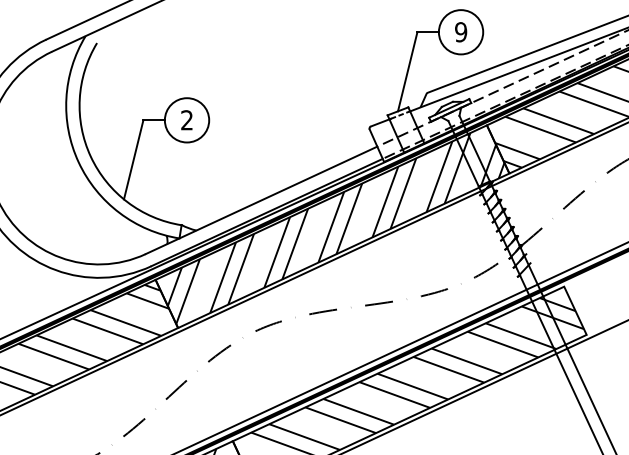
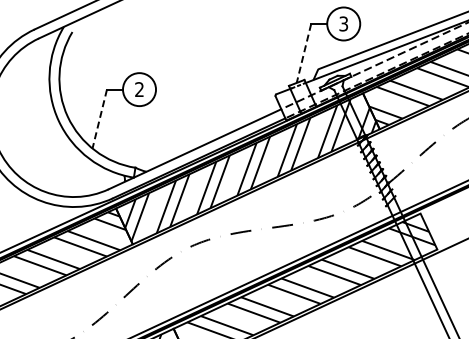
text: (460, 31) -> (343, 23), 9 -> 3
line: (407, 71) -> (303, 53), solid -> dashed
line: (133, 160) -> (99, 119), solid -> dashed

